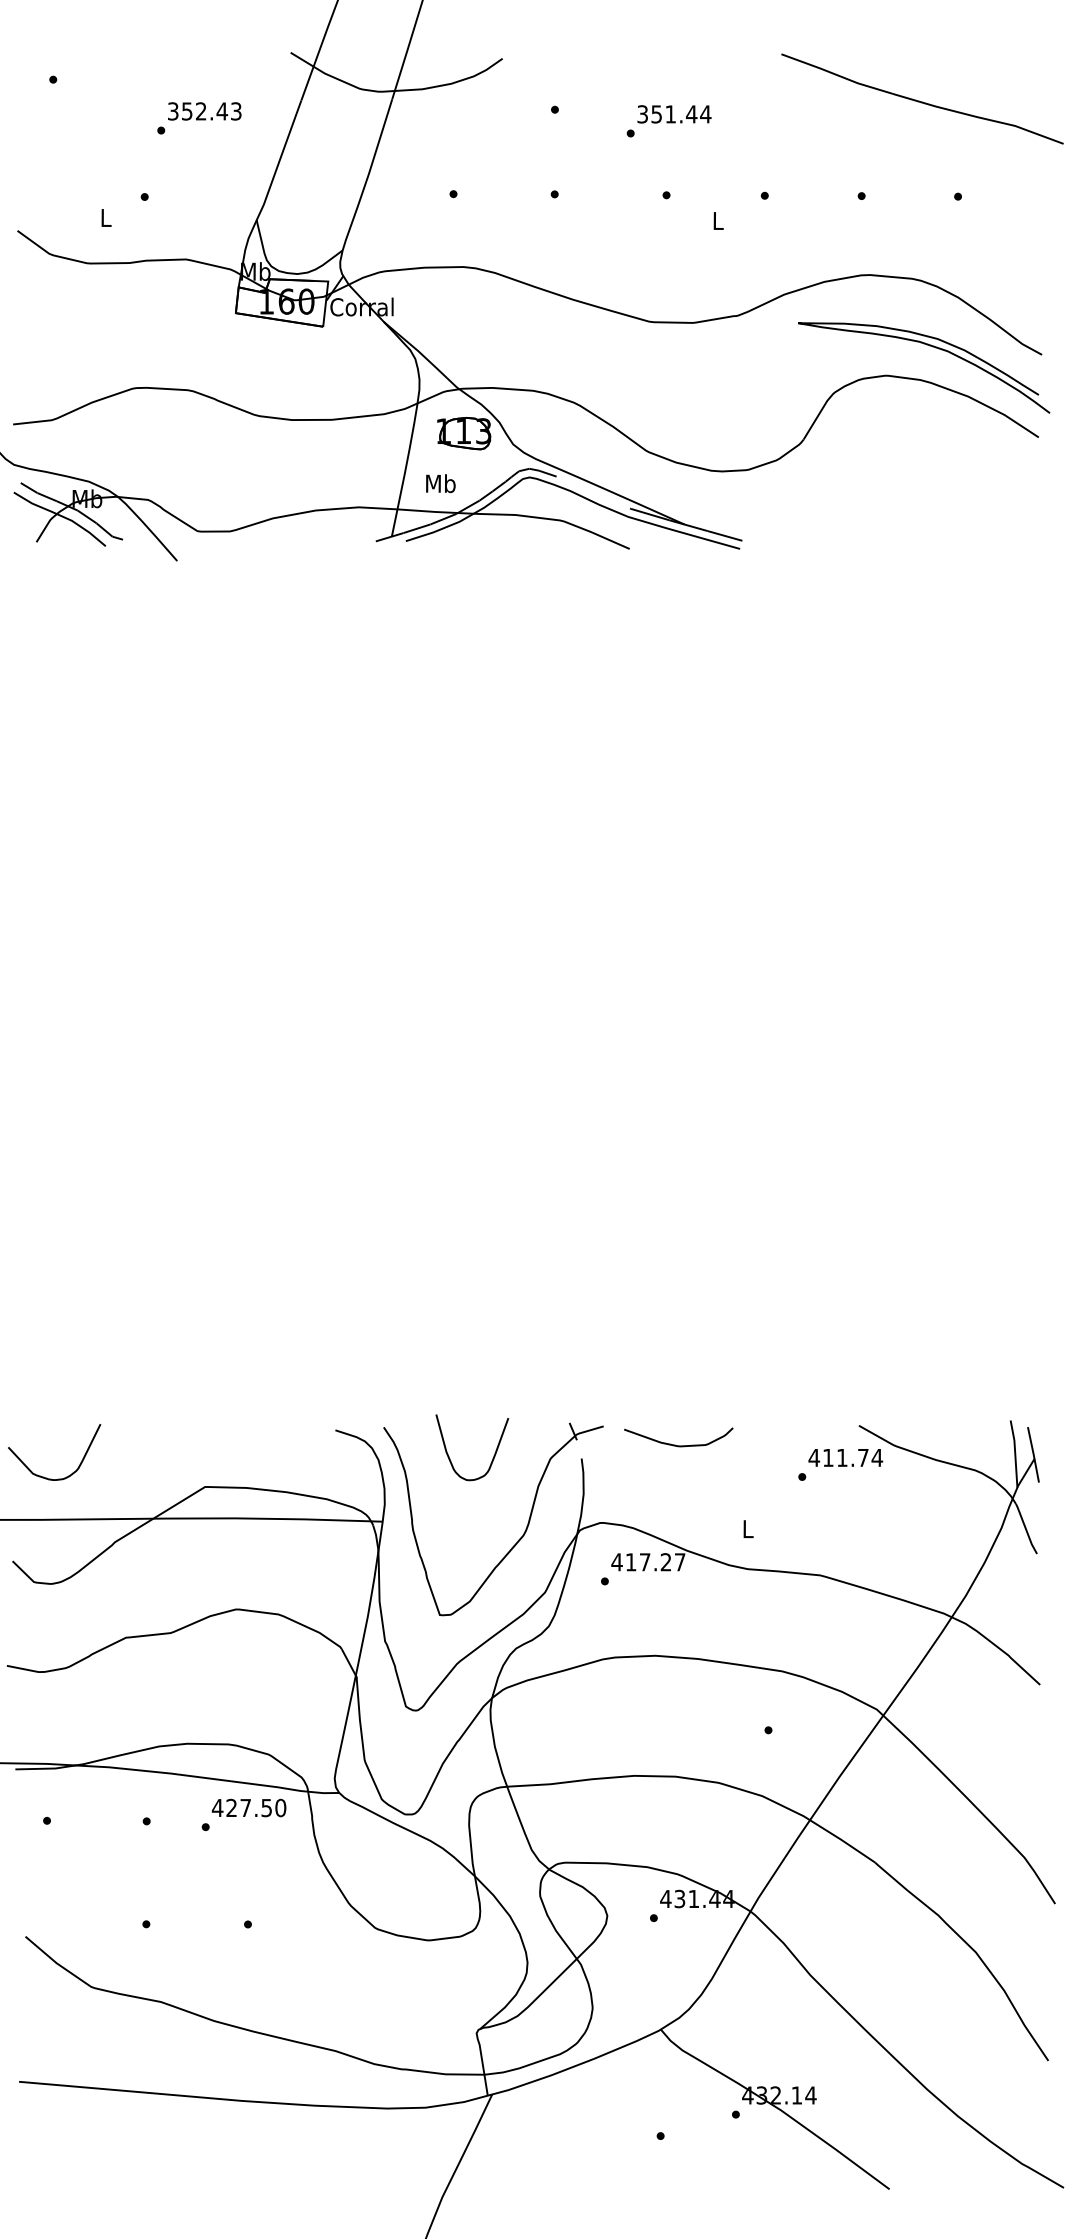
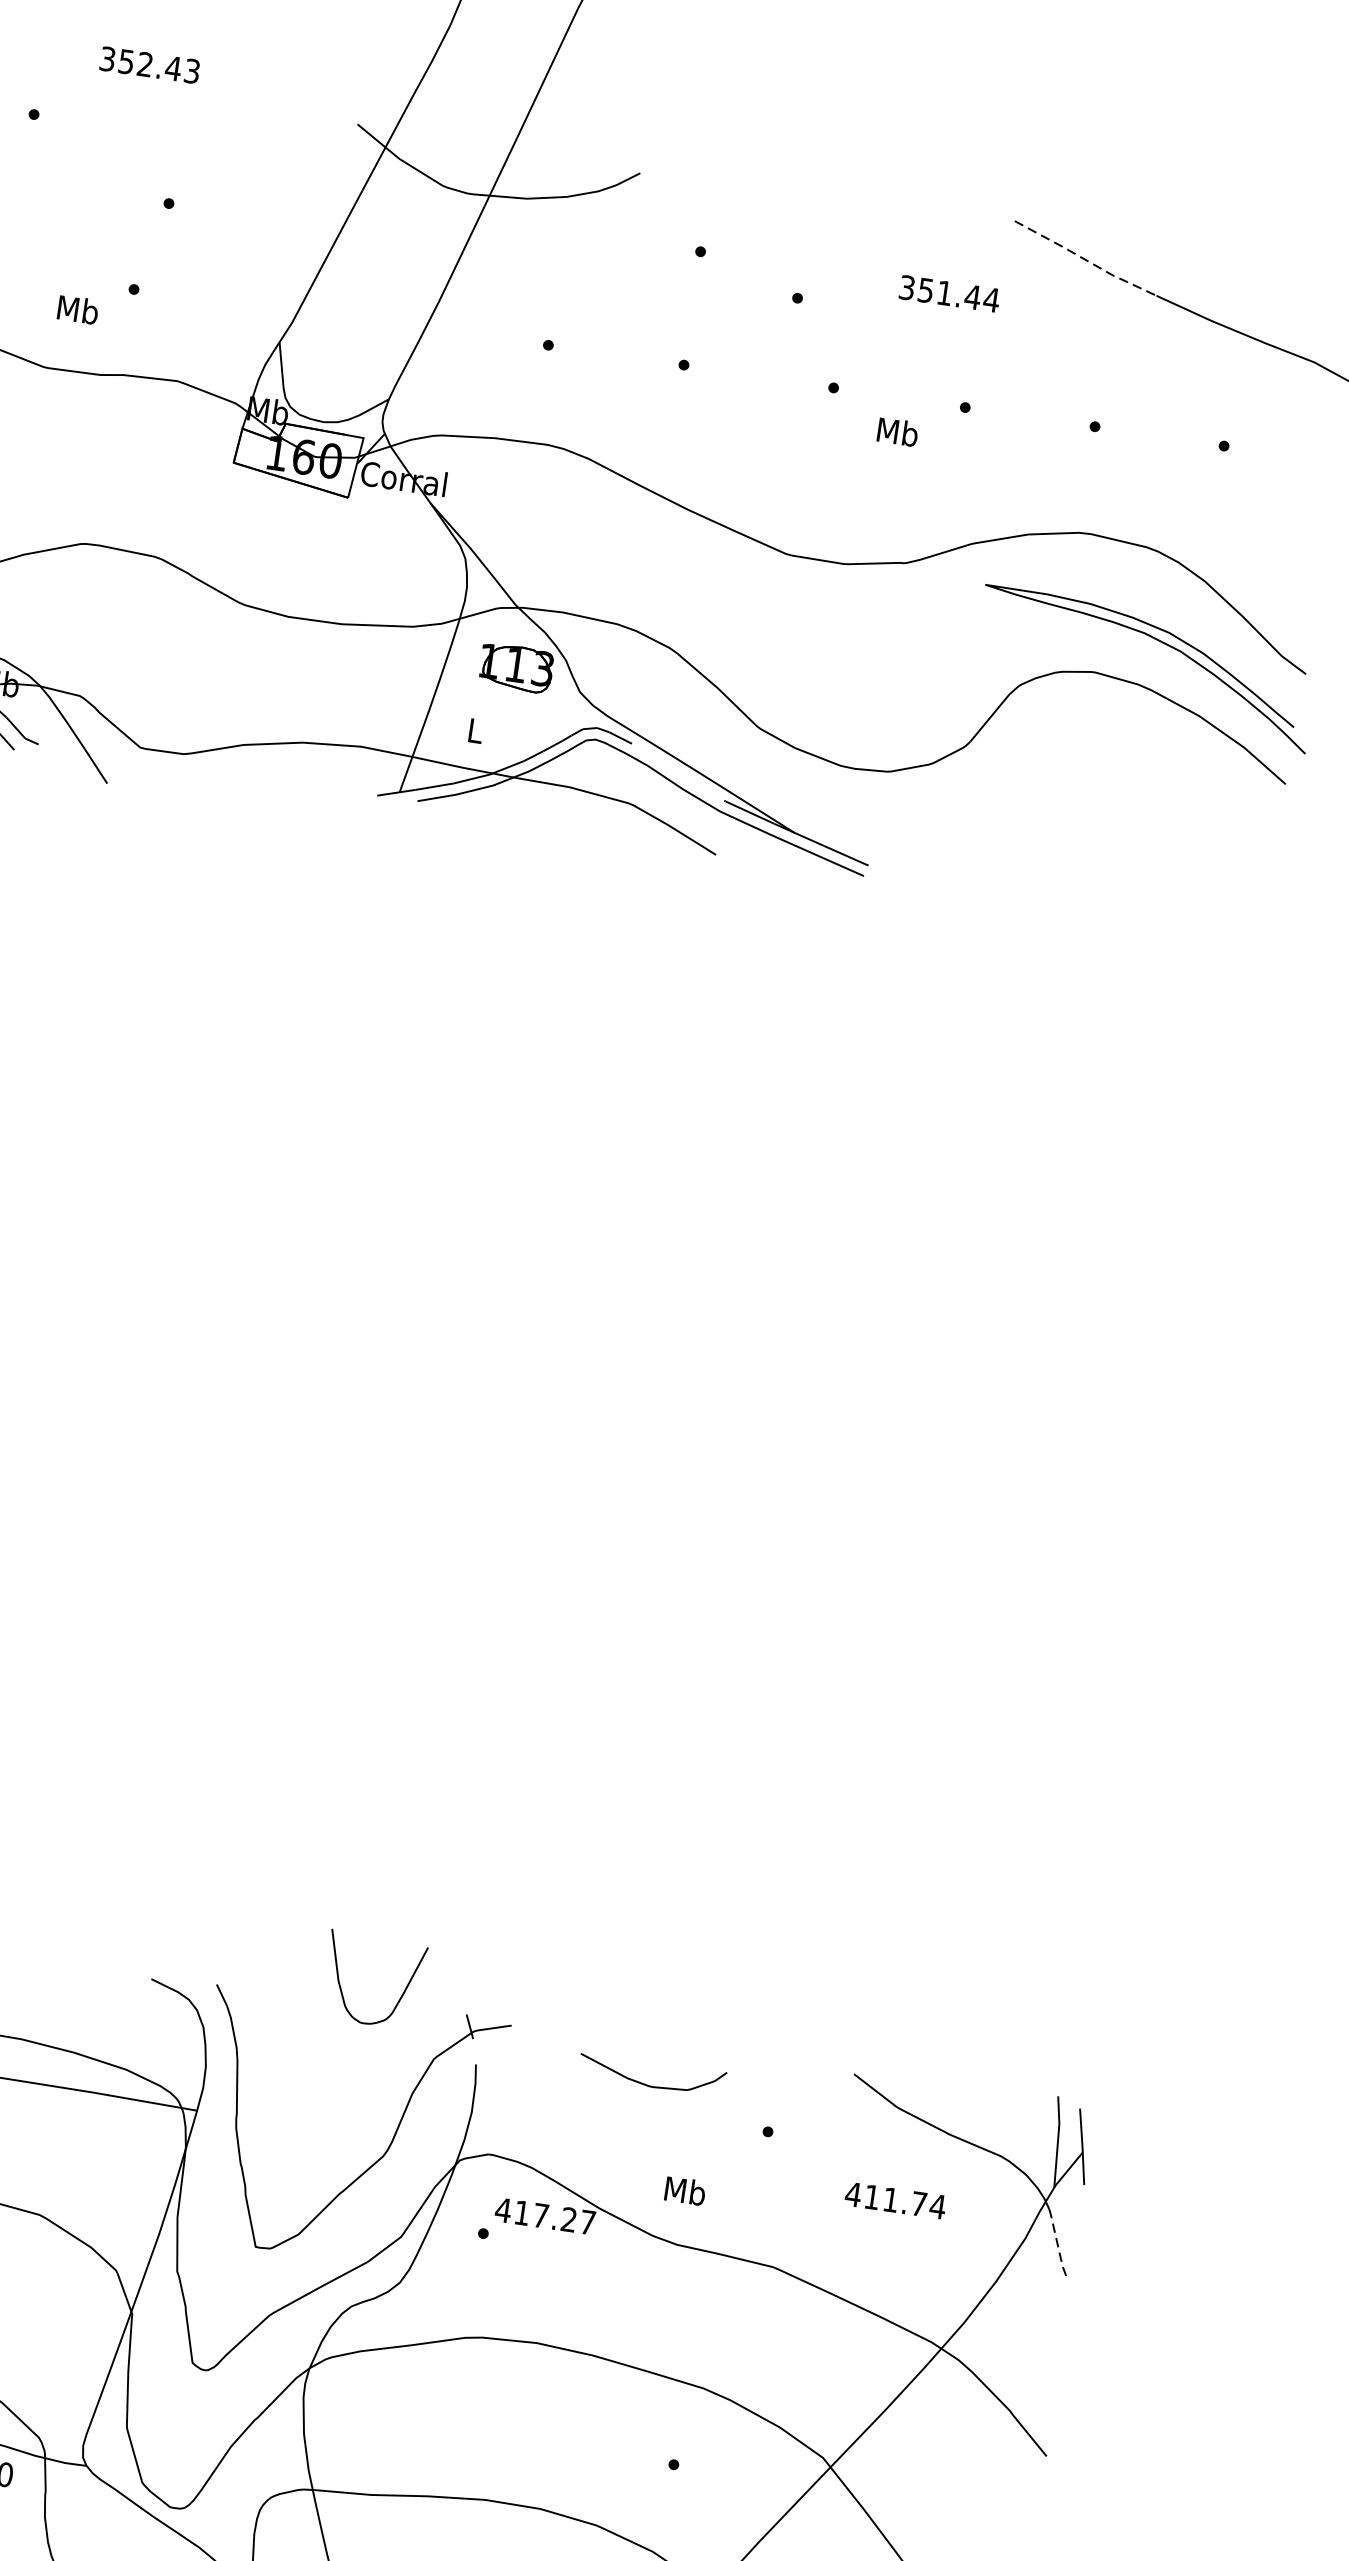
line: (836, 74) -> (1084, 258), solid -> dashed
text: (204, 111) -> (149, 65), moved
text: (674, 114) -> (949, 294), moved
text: (105, 217) -> (77, 309), L -> Mb
text: (717, 220) -> (897, 431), L -> Mb
text: (440, 483) -> (475, 730), Mb -> L
curve: (675, 1444) -> (646, 2083), moved
curve: (493, 1455) -> (400, 1994), moved
text: (845, 1457) -> (895, 2200), moved
text: (747, 1528) -> (684, 2190), L -> Mb
line: (1026, 1529) -> (1058, 2245), solid -> dashed

